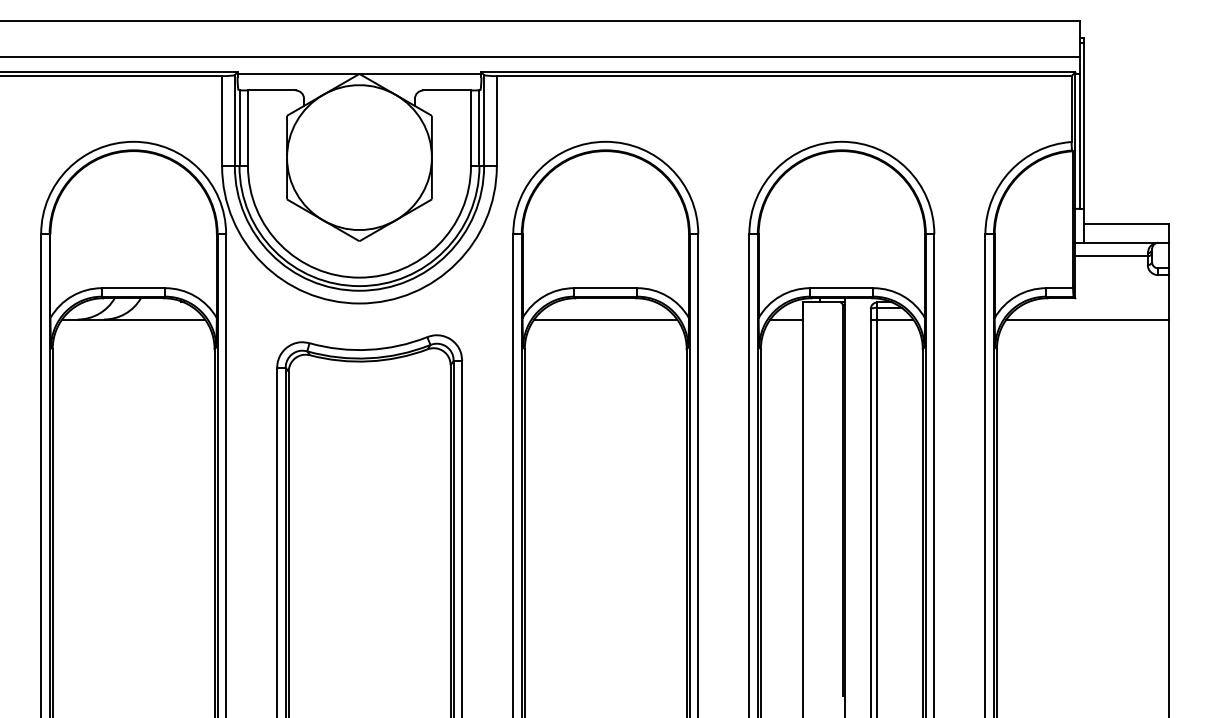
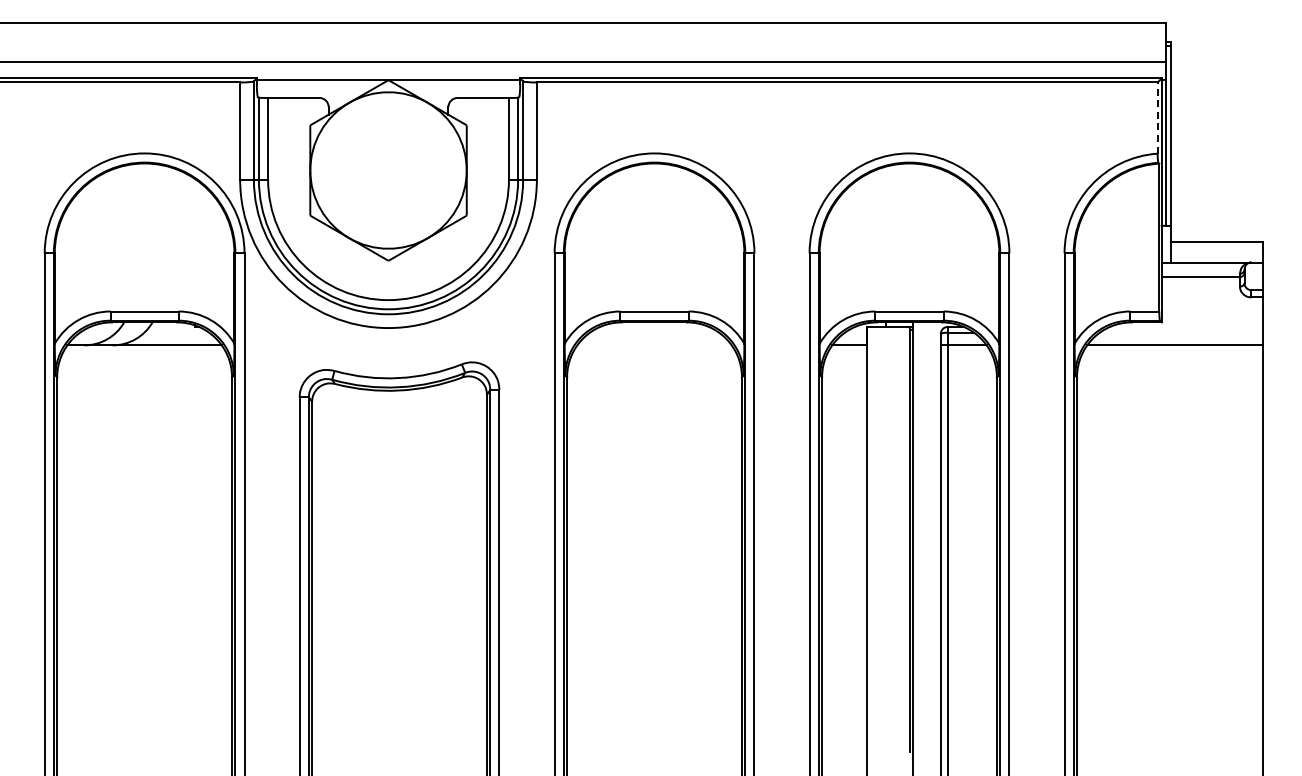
line: (1071, 109) -> (1157, 118), solid -> dashed
line: (605, 319) -> (654, 345), removed

